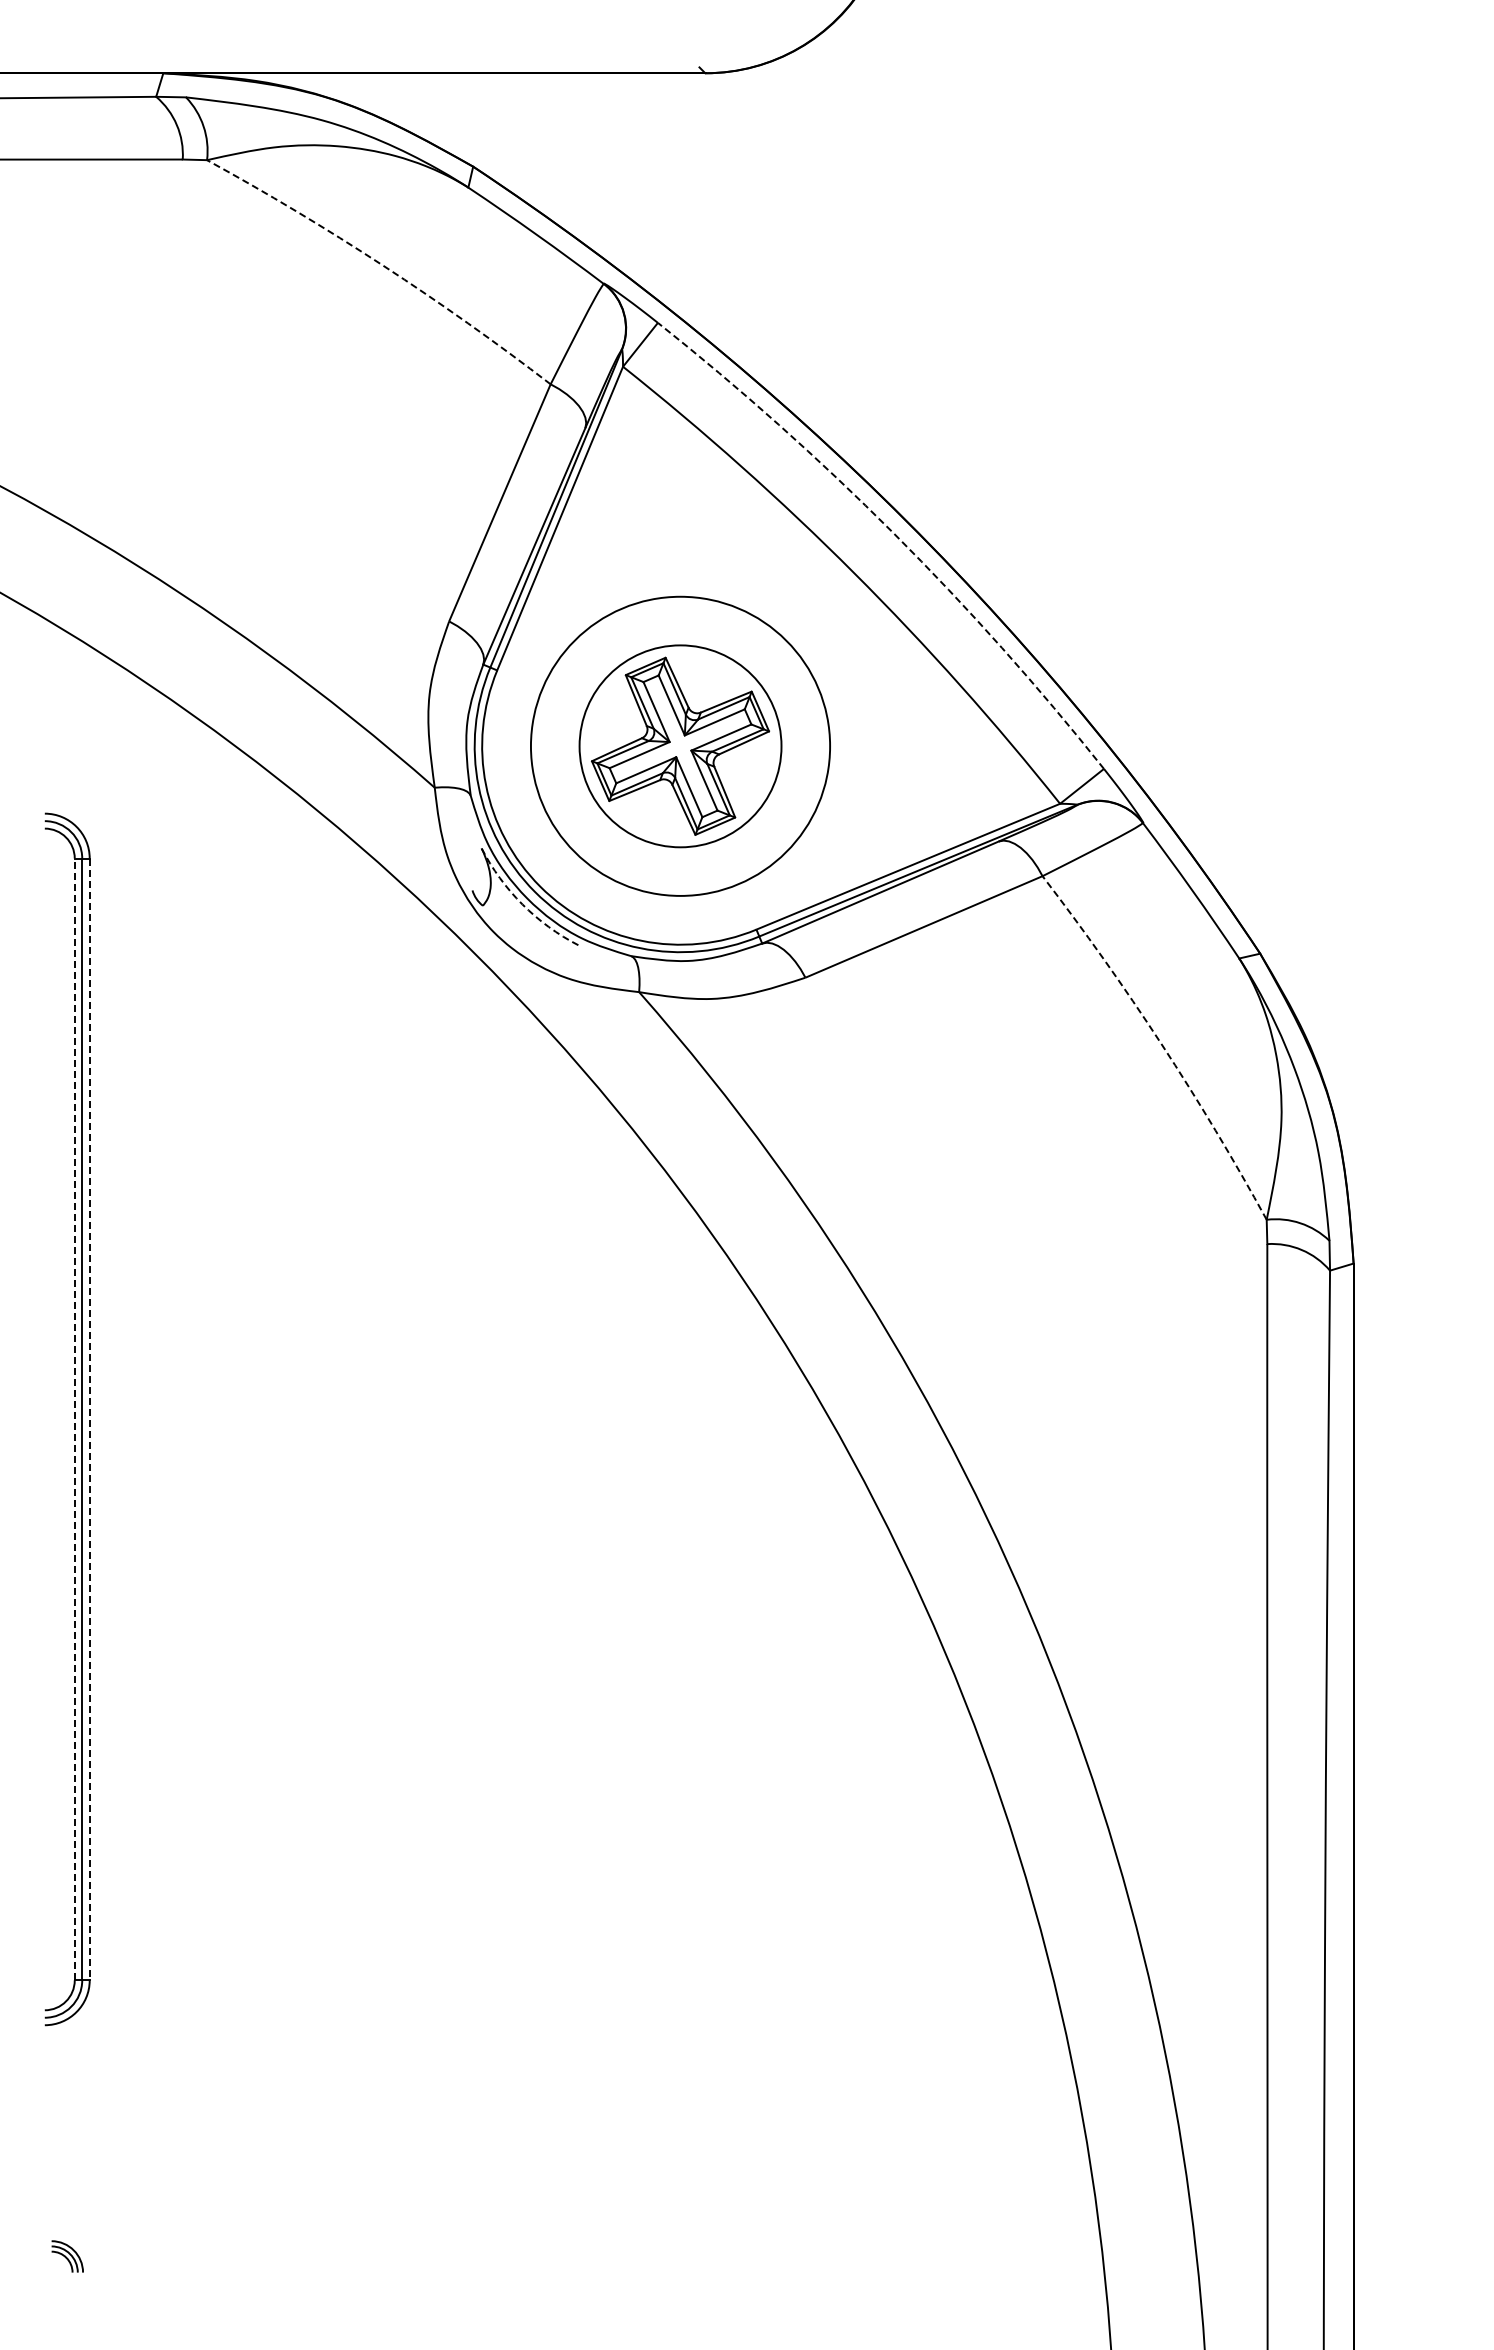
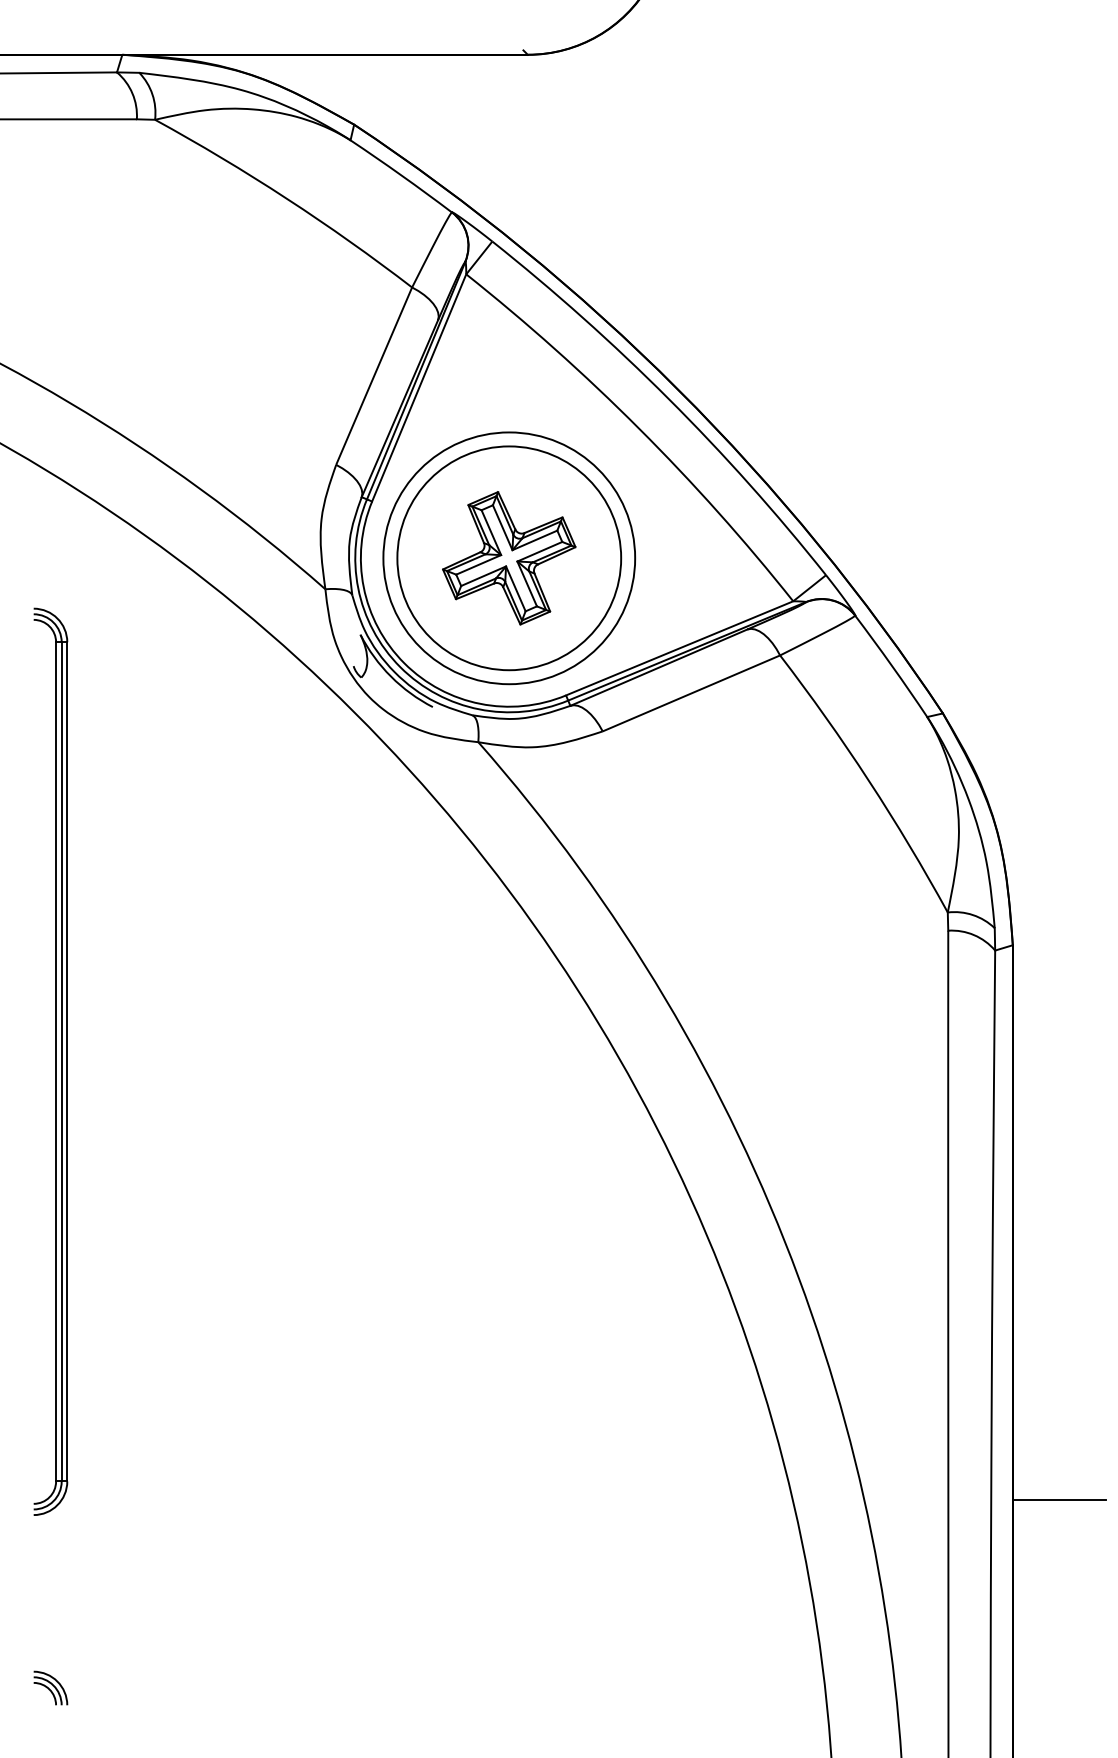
arc: (383, 265) -> (287, 198), dashed -> solid
arc: (893, 533) -> (668, 399), dashed -> solid
circle: (680, 746) -> (509, 558), size x1.67
arc: (522, 904) -> (391, 676), dashed -> solid
arc: (1161, 1043) -> (869, 780), dashed -> solid
line: (74, 1419) -> (55, 1061), dashed -> solid
line: (89, 1419) -> (67, 1061), dashed -> solid
line: (1415, 2005) -> (1059, 1500), added
part: (67, 2256) -> (50, 1688), size x1.43

